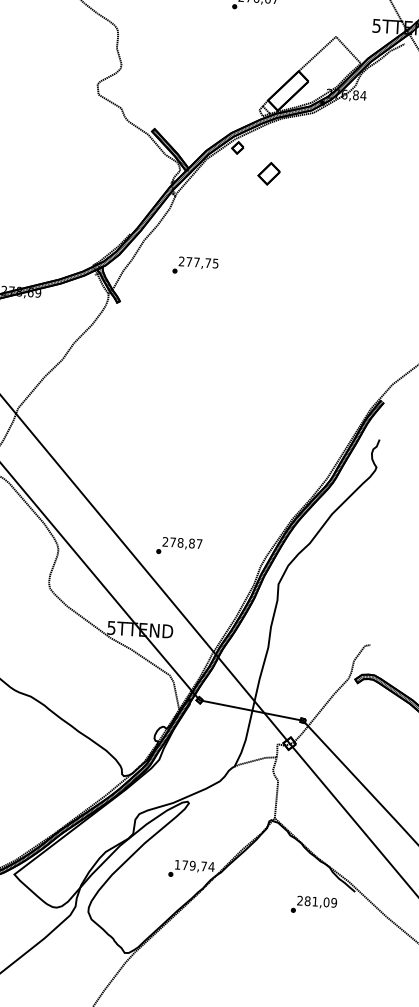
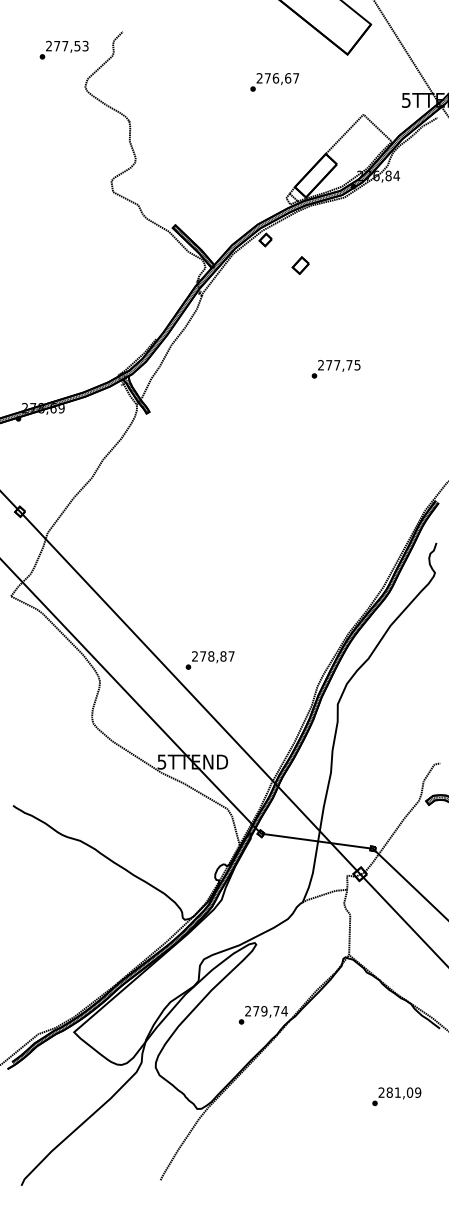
part: (268, 173) -> (300, 265), size x0.71
text: (194, 266) -> (335, 369), moved
text: (178, 546) -> (209, 660), moved
text: (176, 865) -> (247, 1011), 179,74 -> 279,74
text: (313, 905) -> (396, 1096), moved

